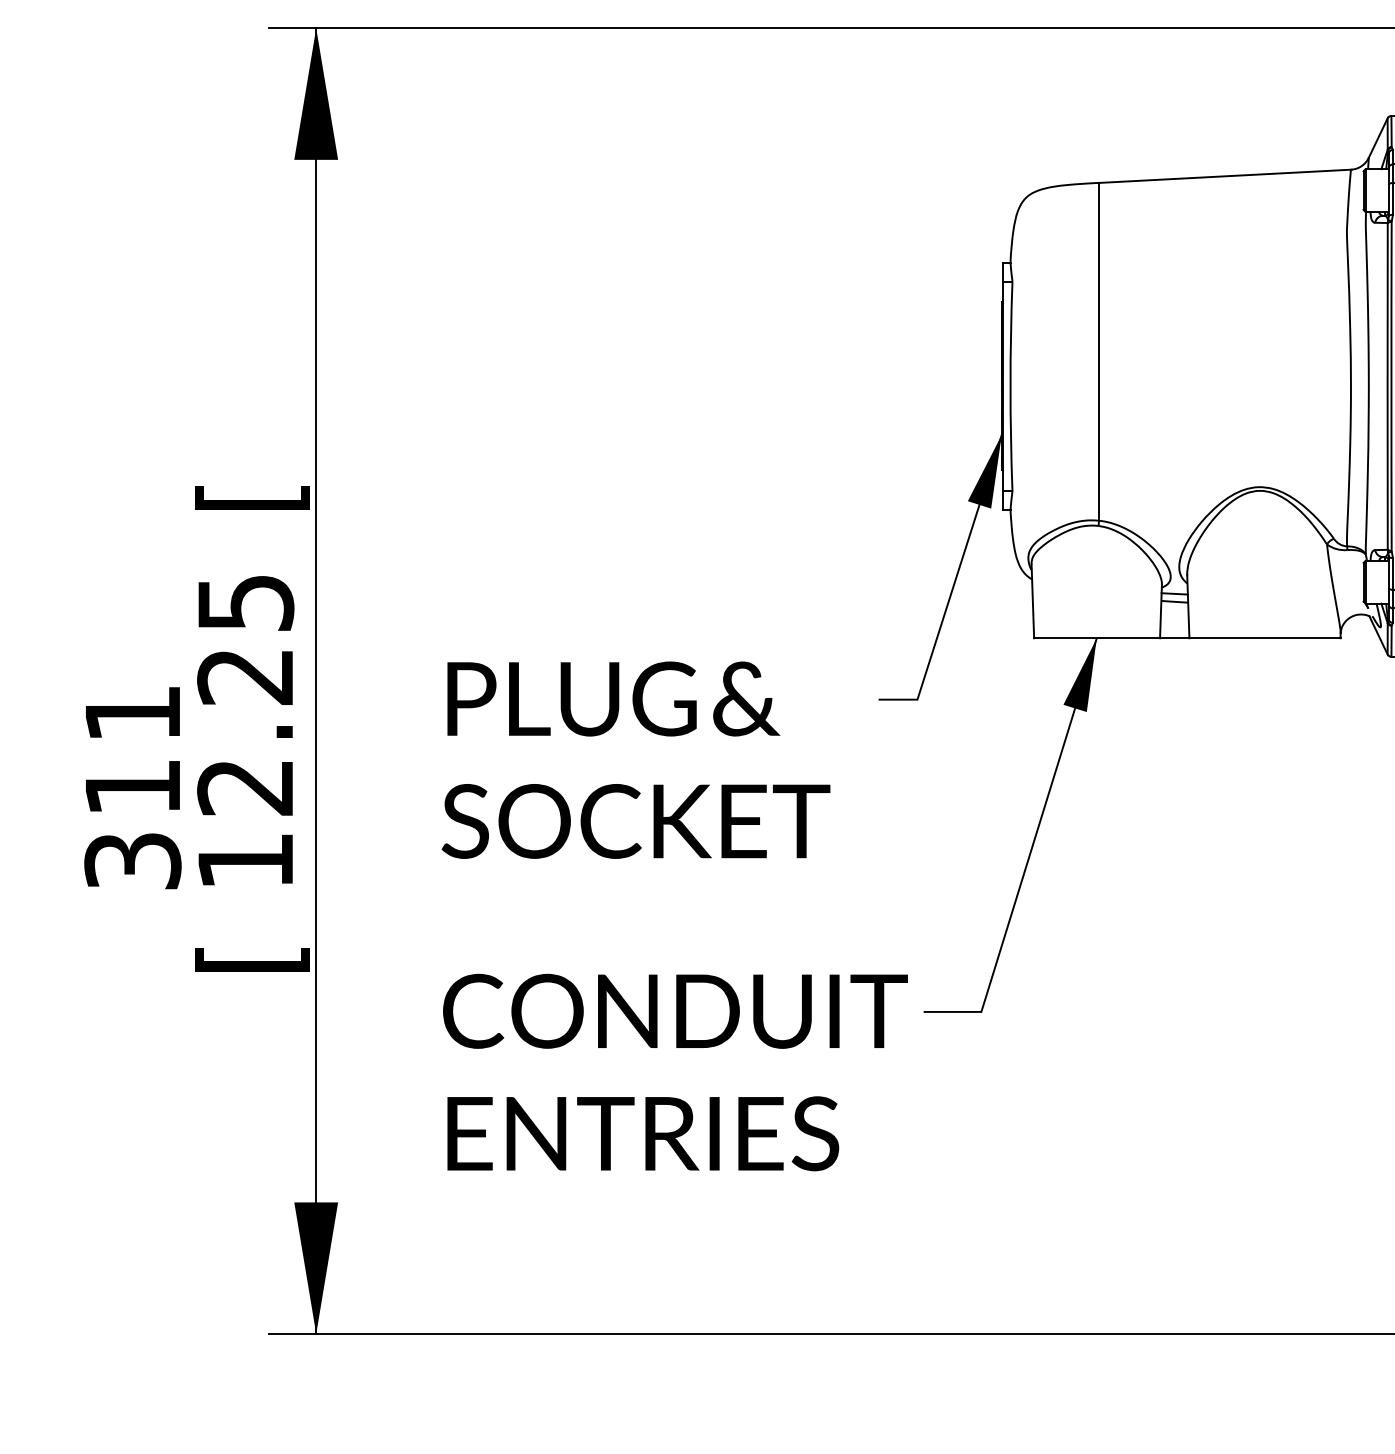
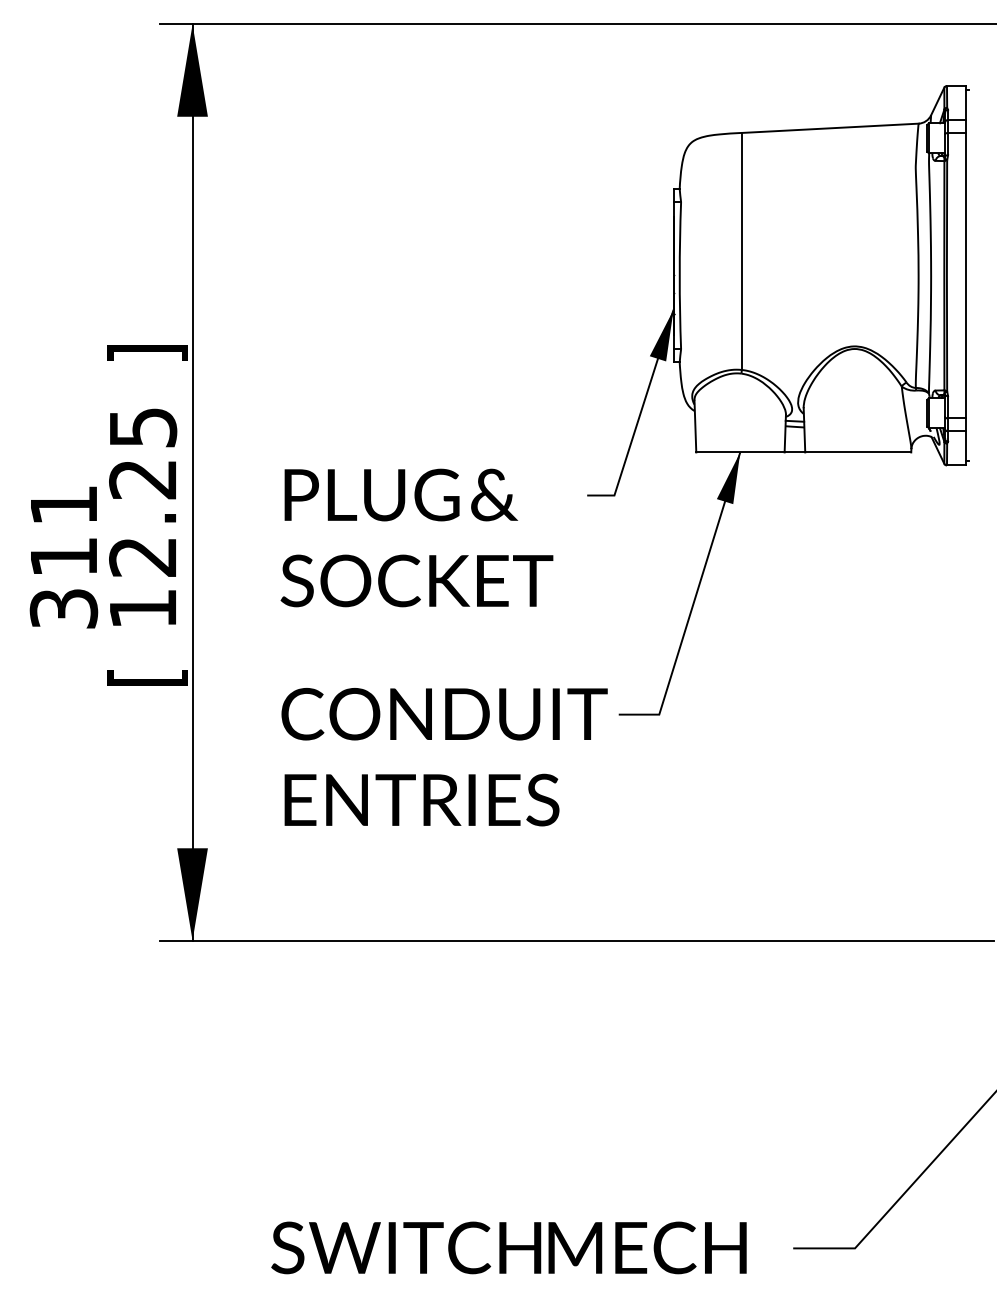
text: (251, 497) -> (147, 353), [ -> ]

